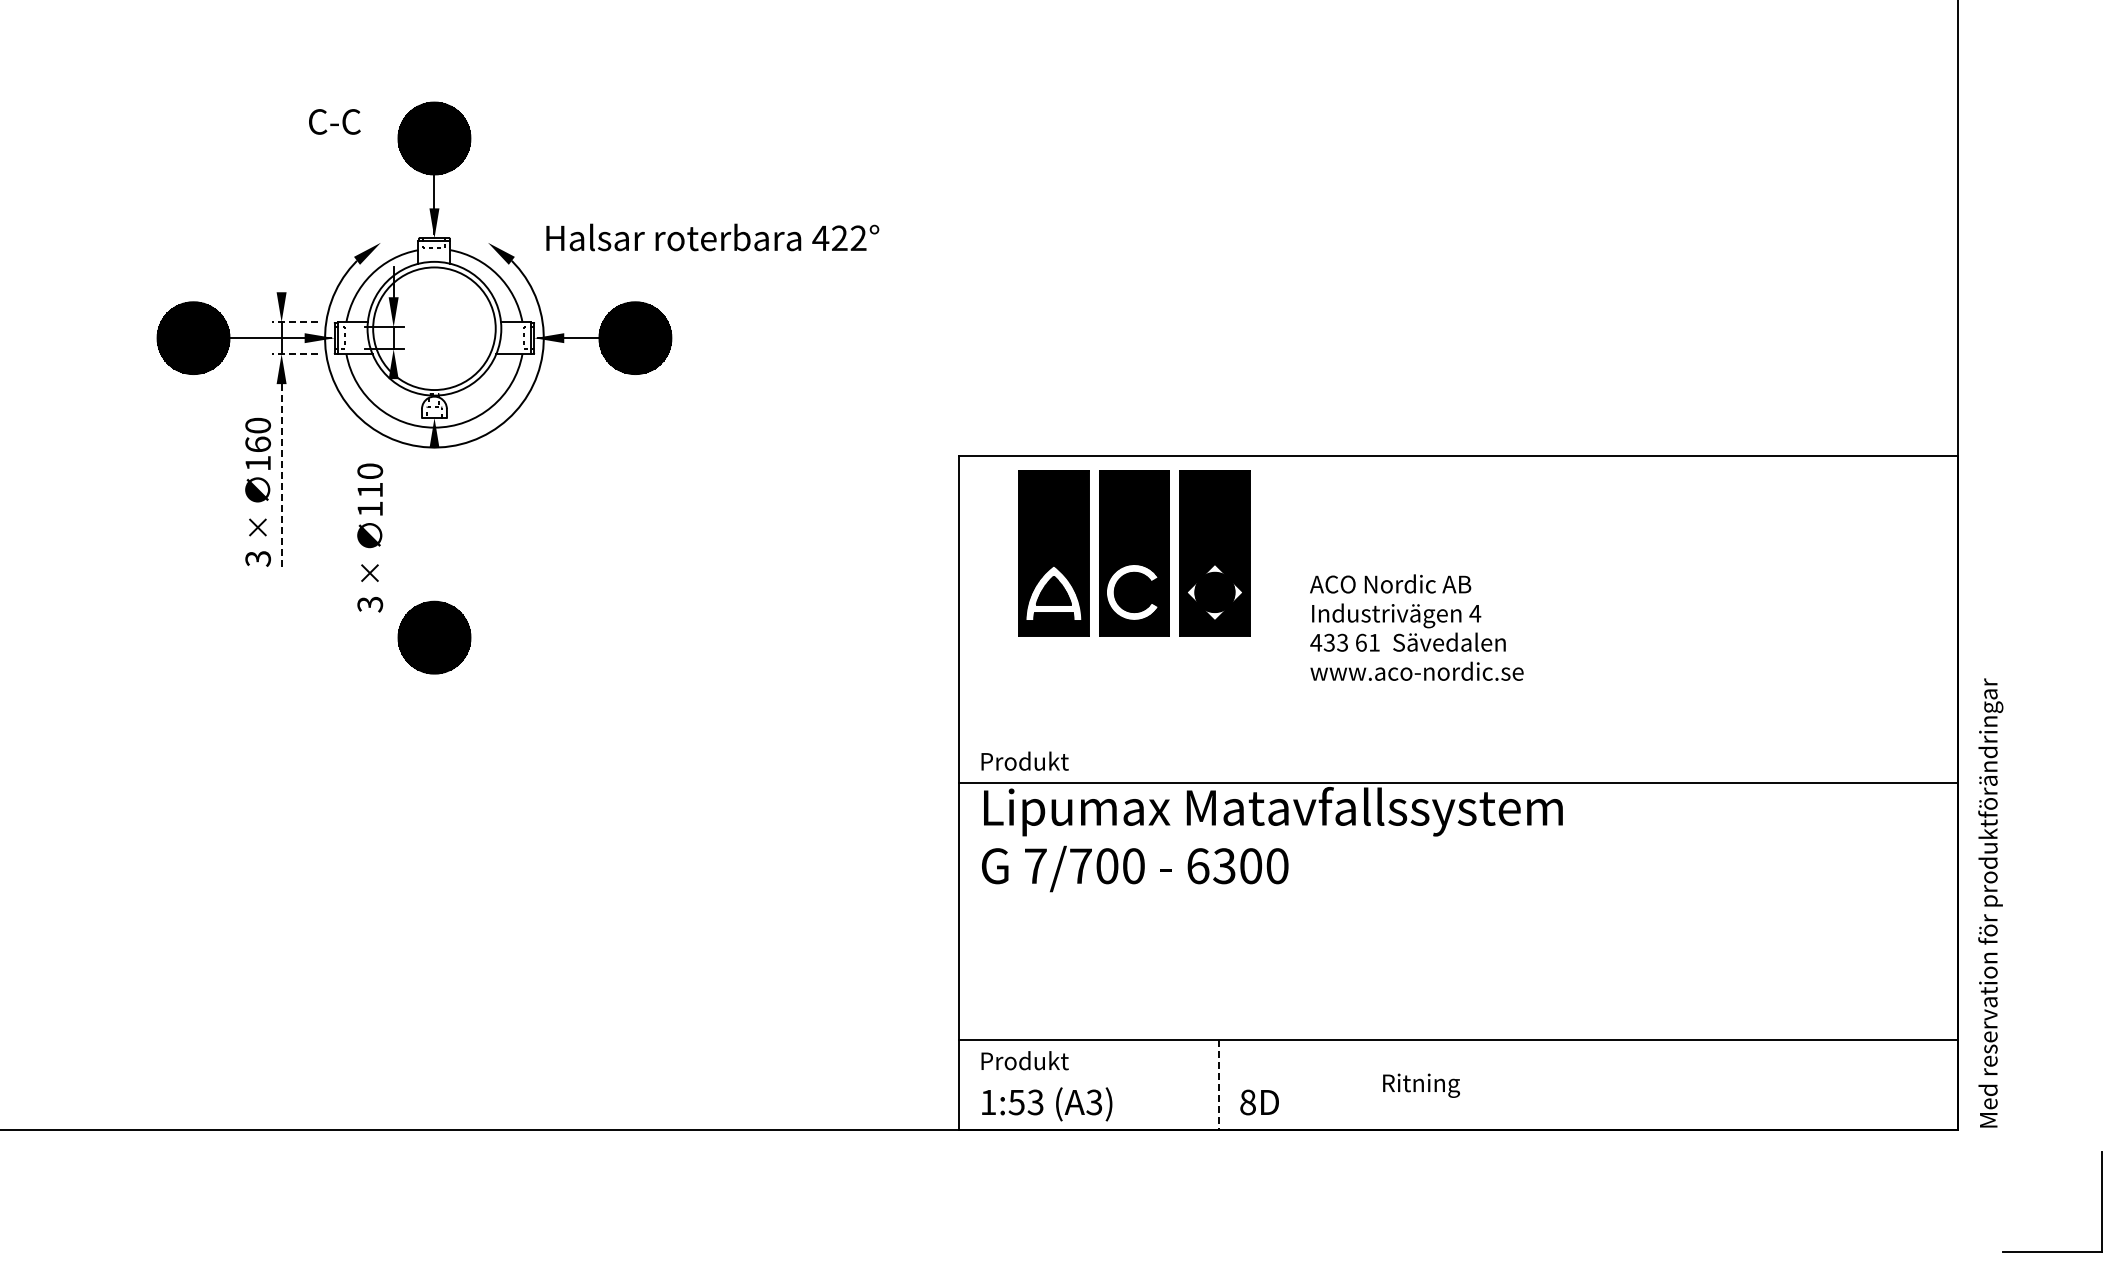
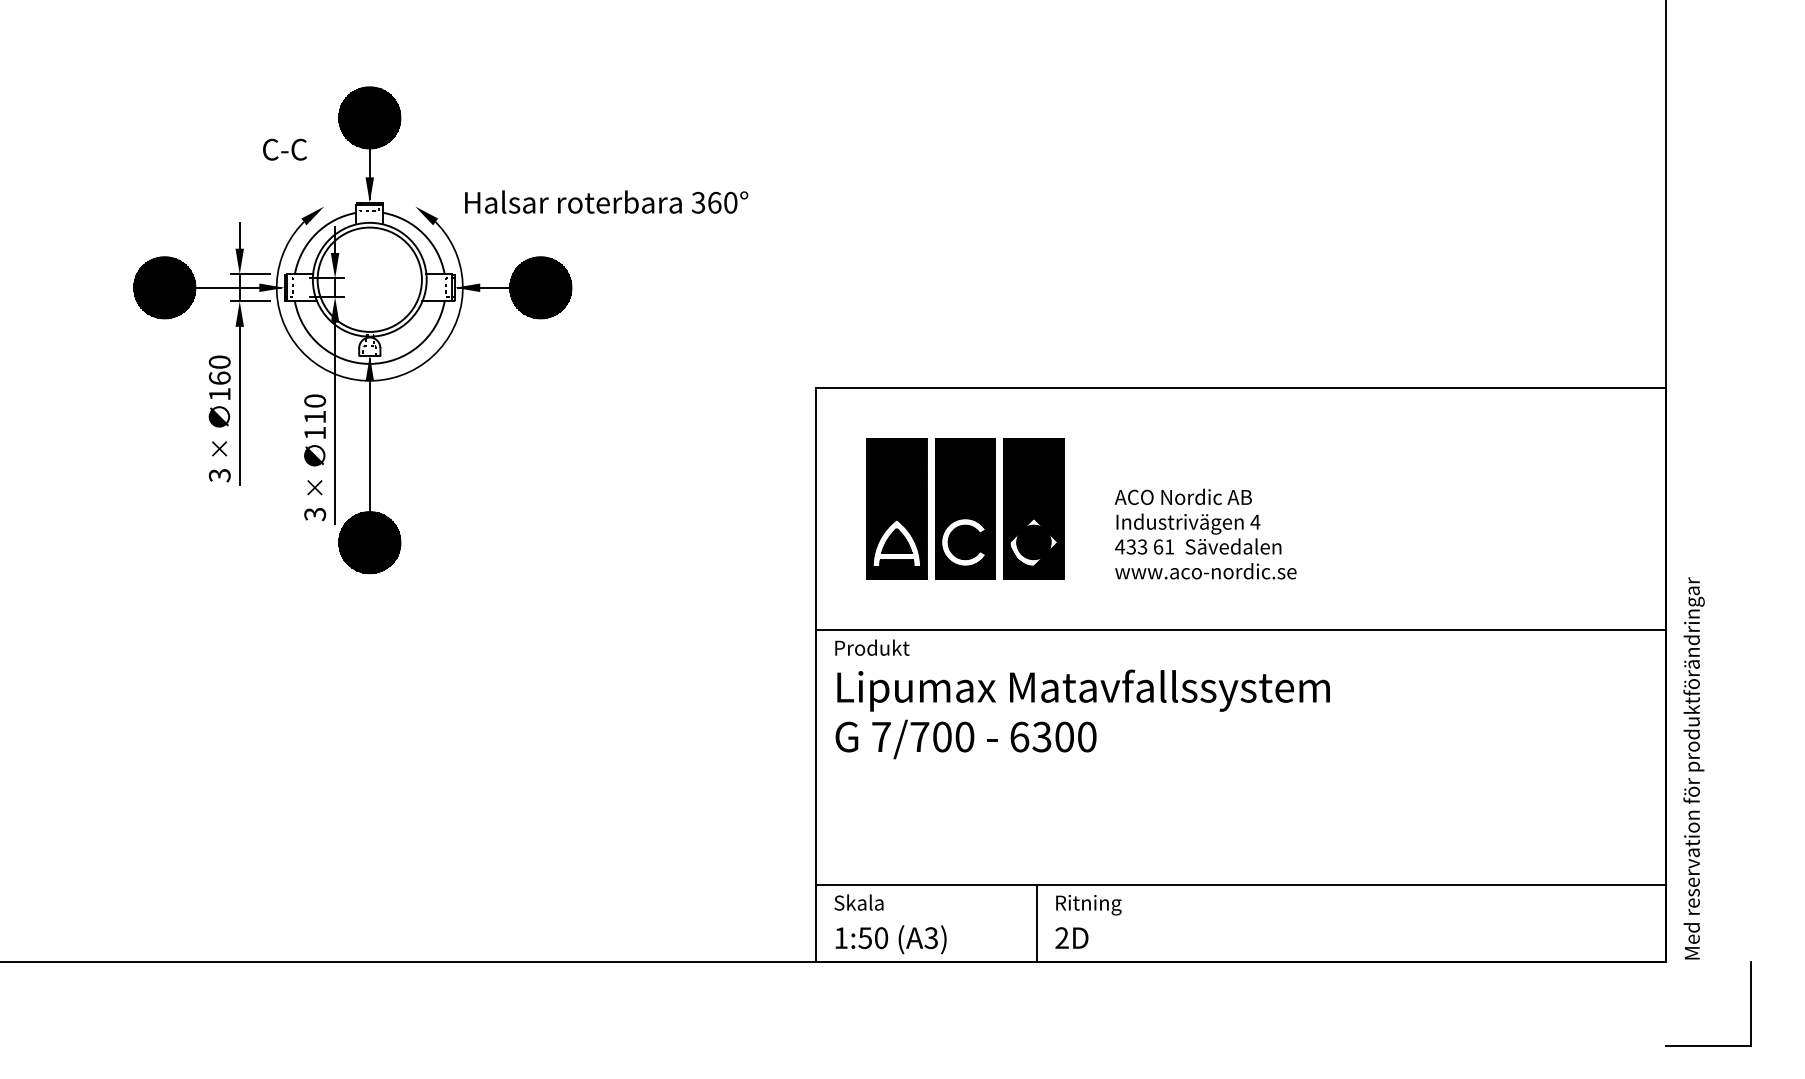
text: (334, 121) -> (284, 149), moved
text: (839, 238) -> (714, 202), 422° -> 360°
line: (281, 277) -> (239, 236), added
line: (294, 322) -> (250, 274), dashed -> solid
line: (294, 354) -> (250, 301), dashed -> solid
line: (281, 477) -> (239, 406), dashed -> solid
line: (393, 497) -> (334, 423), added
line: (434, 511) -> (369, 435), added
part: (1134, 553) -> (965, 509), moved
line: (1458, 782) -> (1241, 630), moved
text: (1024, 1060) -> (871, 902), Produkt -> Skala
line: (1218, 1085) -> (1036, 923), dashed -> solid
text: (1421, 1085) -> (1088, 904), moved
text: (1035, 1102) -> (881, 938), 1:53 -> 1:50
text: (1247, 1102) -> (1061, 938), 8D -> 2D
part: (2101, 1201) -> (1749, 1003), moved

